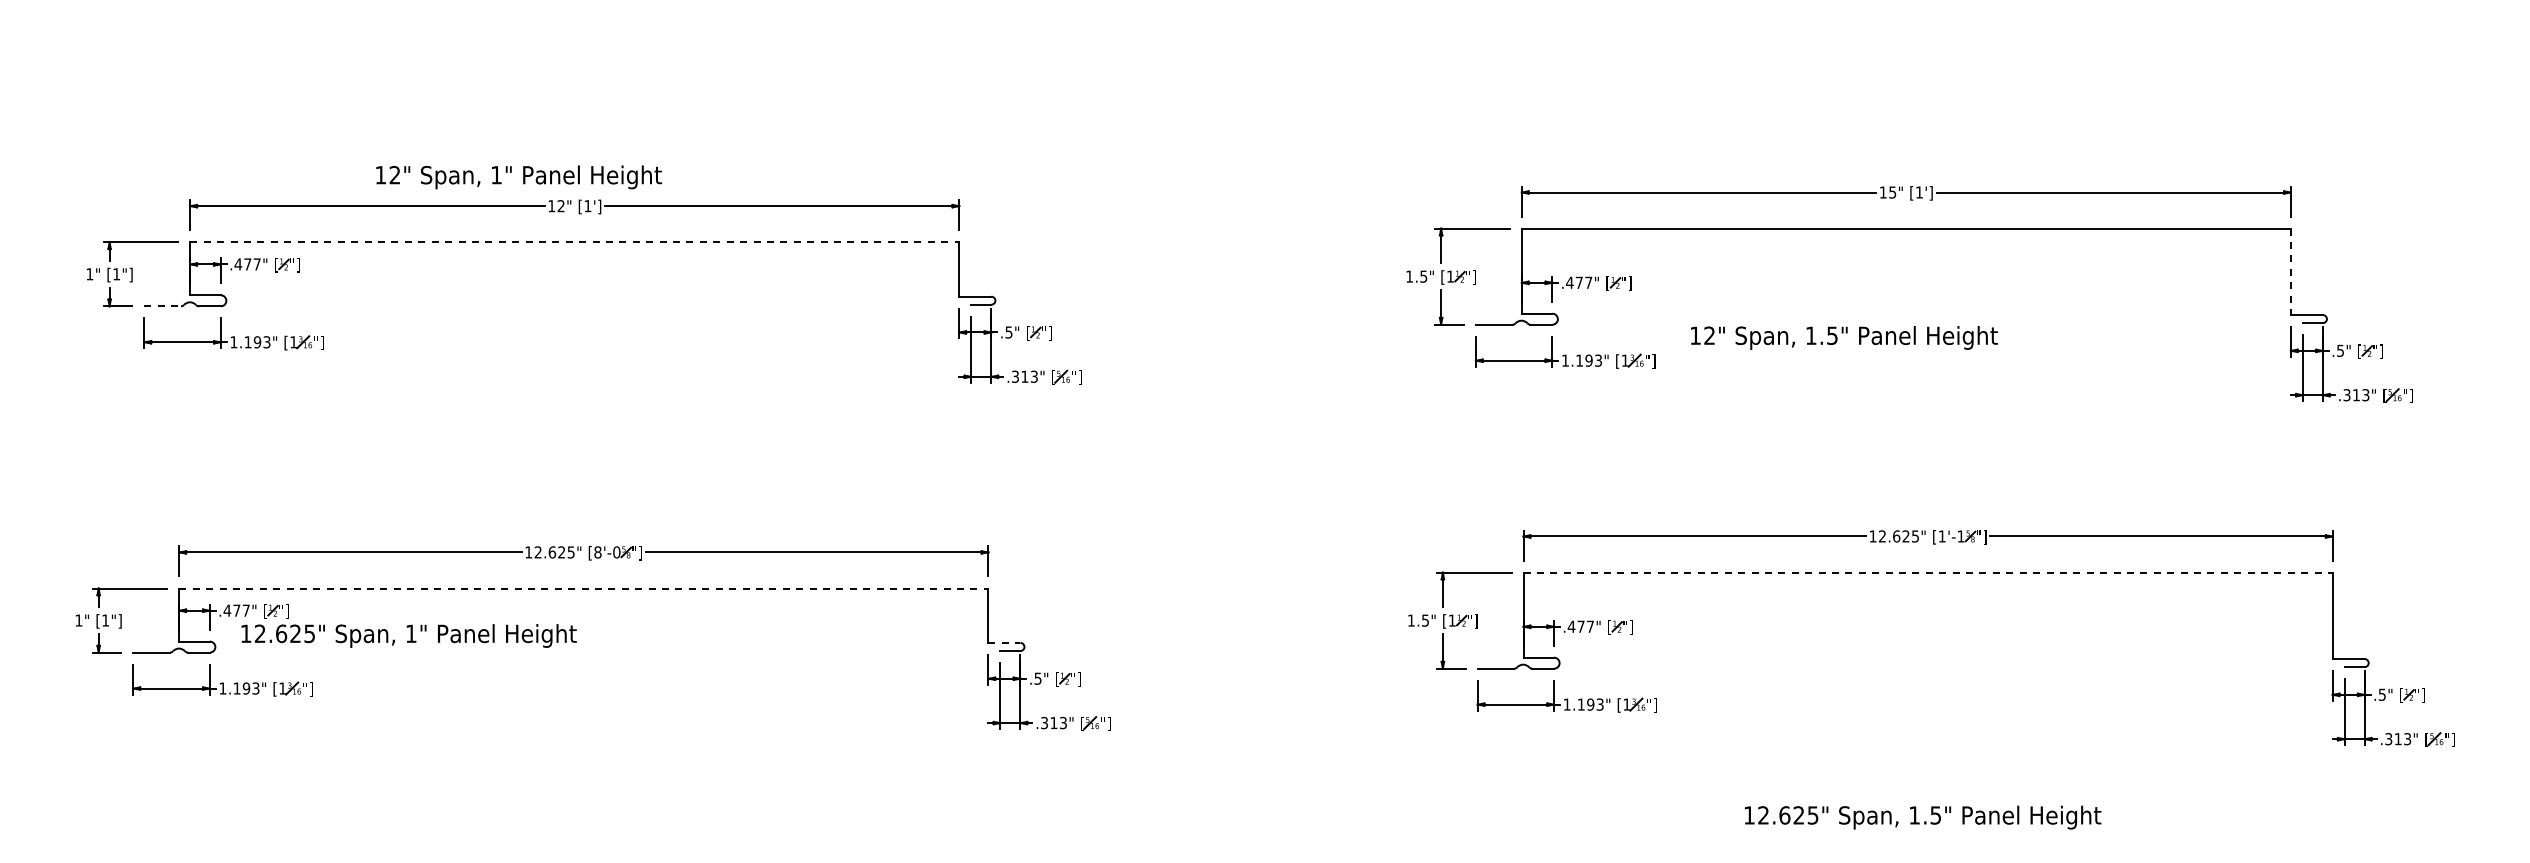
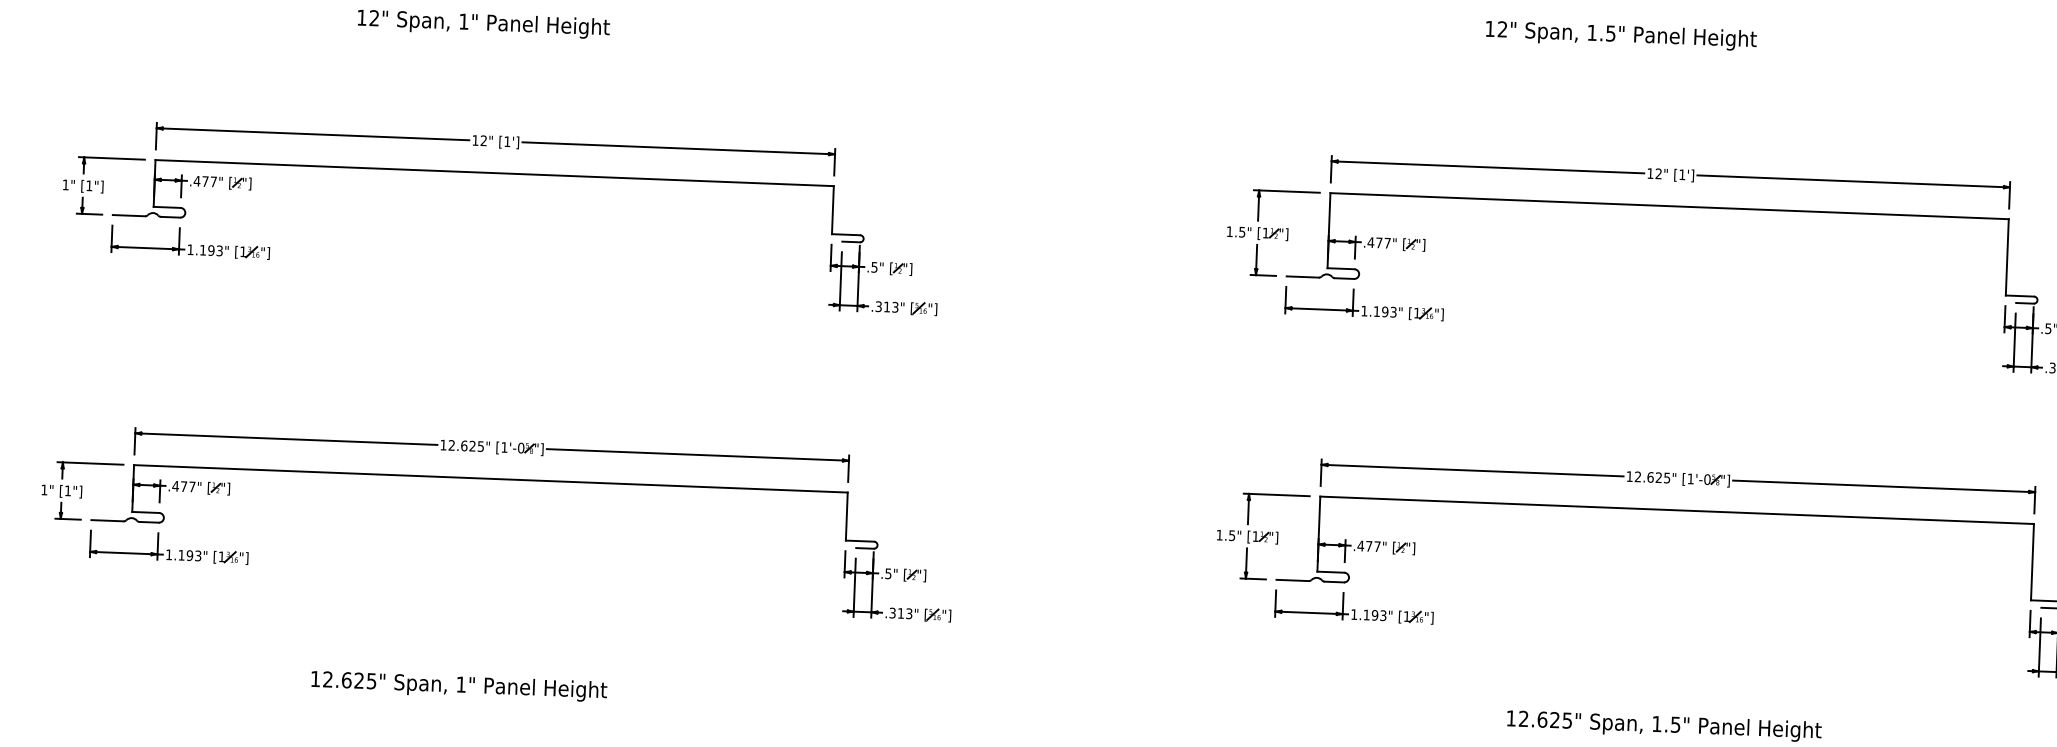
text: (518, 177) -> (483, 24), moved
text: (1892, 192) -> (1658, 173), 15" -> 12"
line: (574, 242) -> (494, 173), dashed -> solid
line: (2290, 272) -> (2006, 257), dashed -> solid
line: (163, 306) -> (129, 215), dashed -> solid
text: (1844, 337) -> (1621, 35), moved
text: (1960, 536) -> (1706, 479), [1'-1 -> [1'-0
text: (597, 552) -> (504, 447), [8'-0 -> [1'-0
line: (1928, 572) -> (1677, 510), dashed -> solid
line: (583, 588) -> (490, 478), dashed -> solid
text: (408, 635) -> (458, 686), moved
line: (1004, 642) -> (860, 540), dashed -> solid

